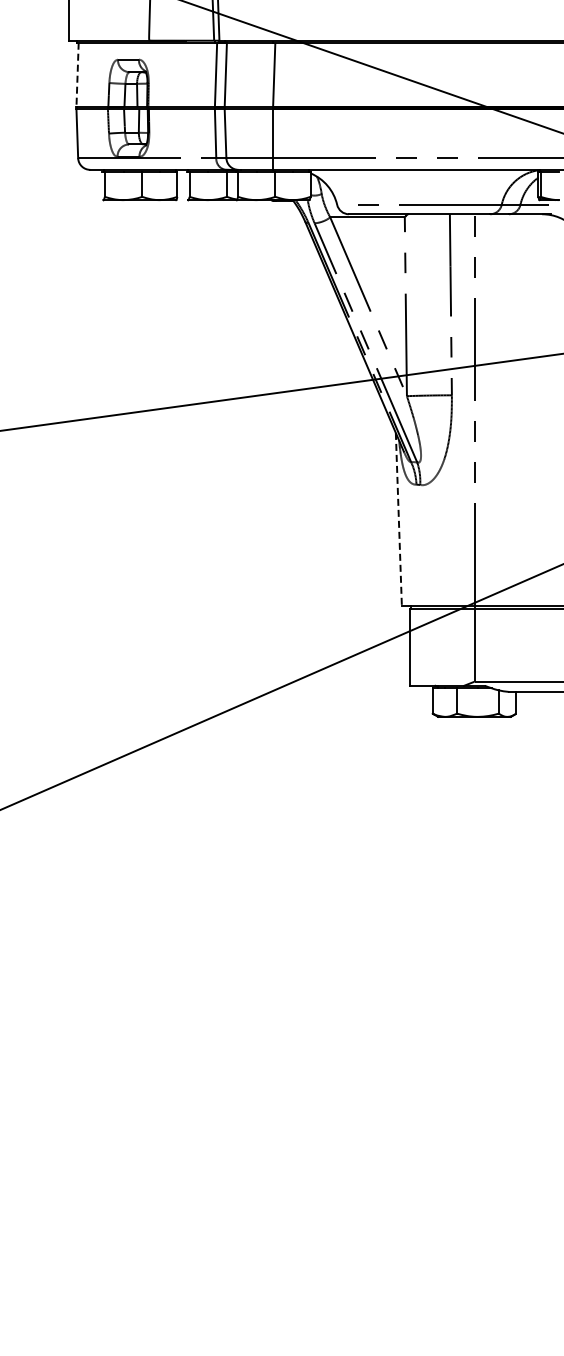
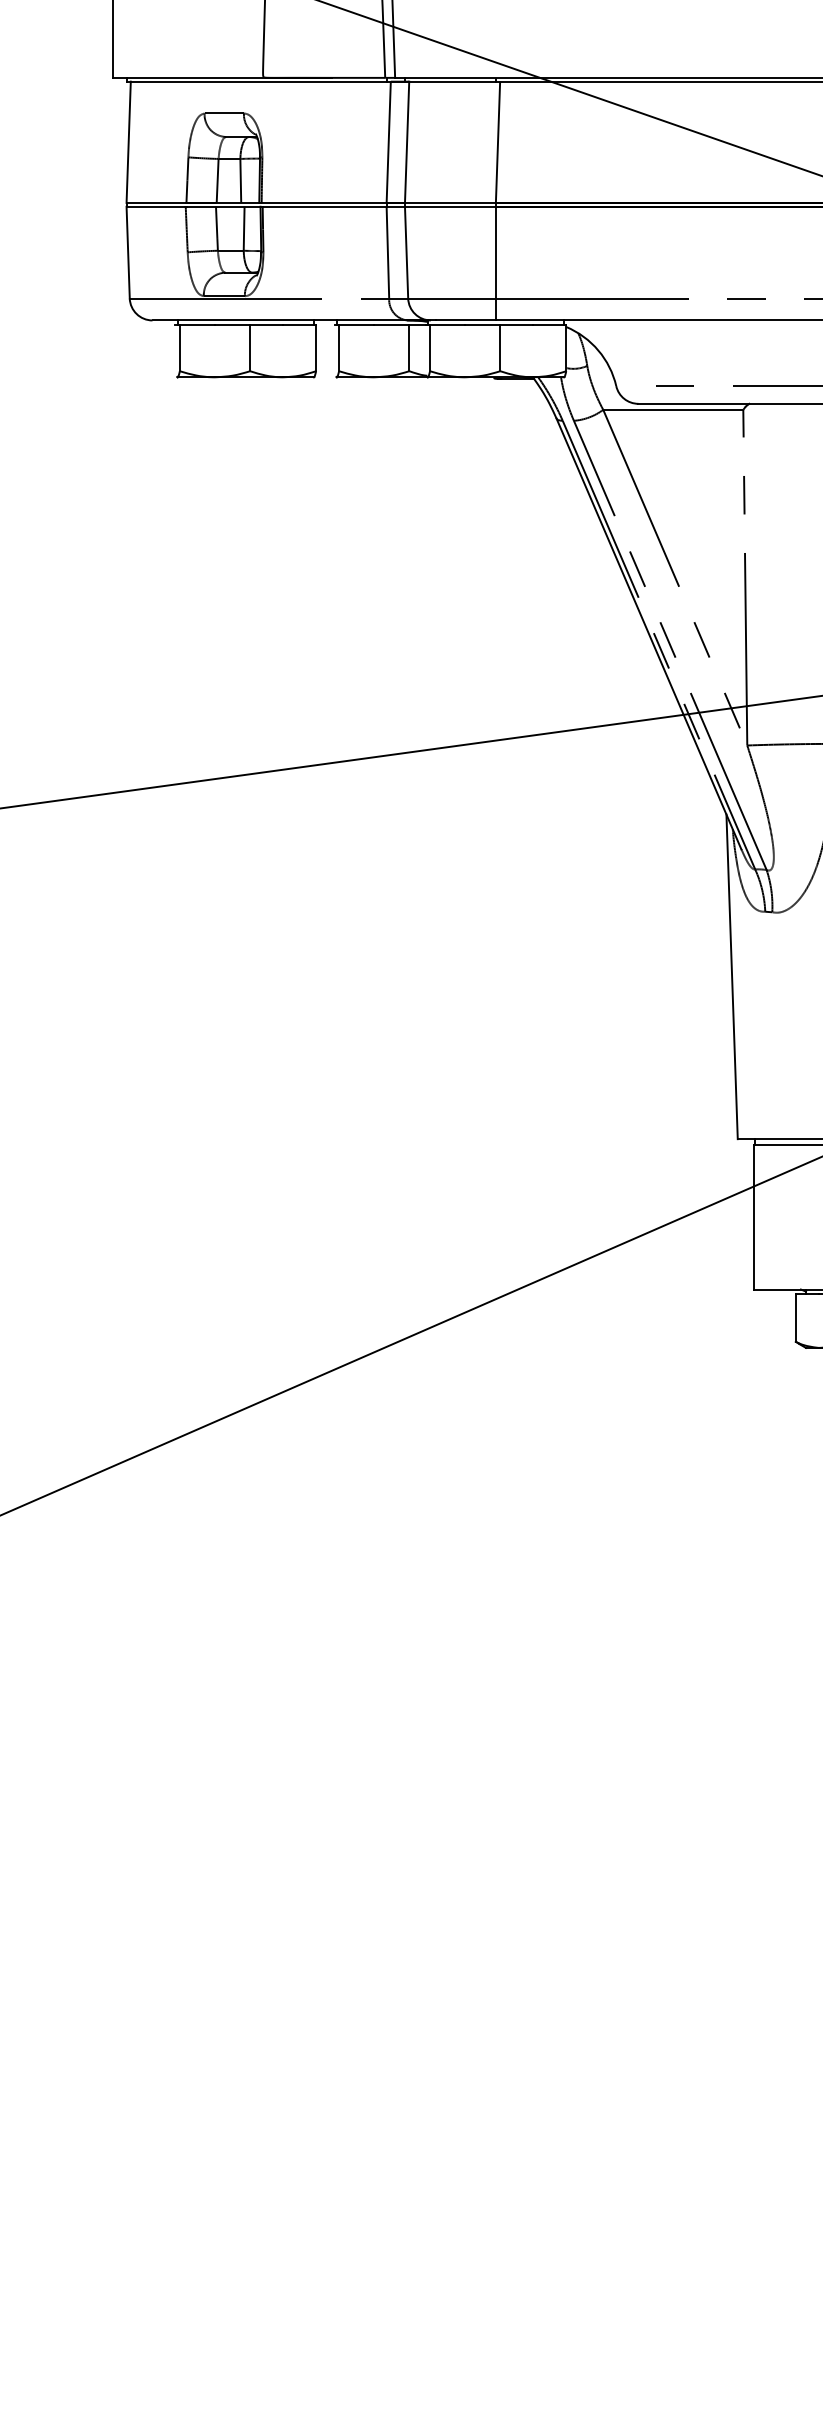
line: (77, 75) -> (128, 143), dashed -> solid
line: (398, 519) -> (731, 977), dashed -> solid

